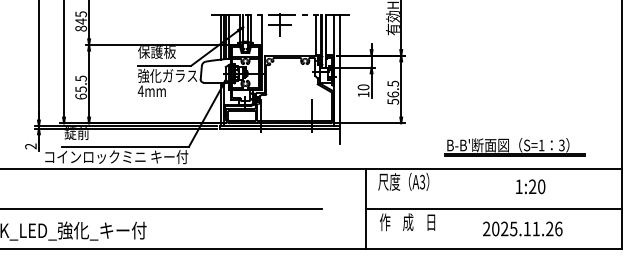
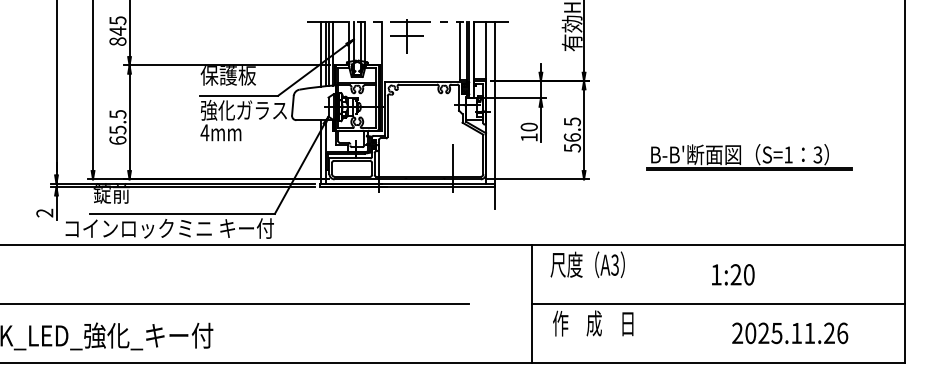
part: (514, 147) -> (749, 157), moved
text: (530, 186) -> (732, 274), moved
text: (522, 228) -> (789, 332), moved

